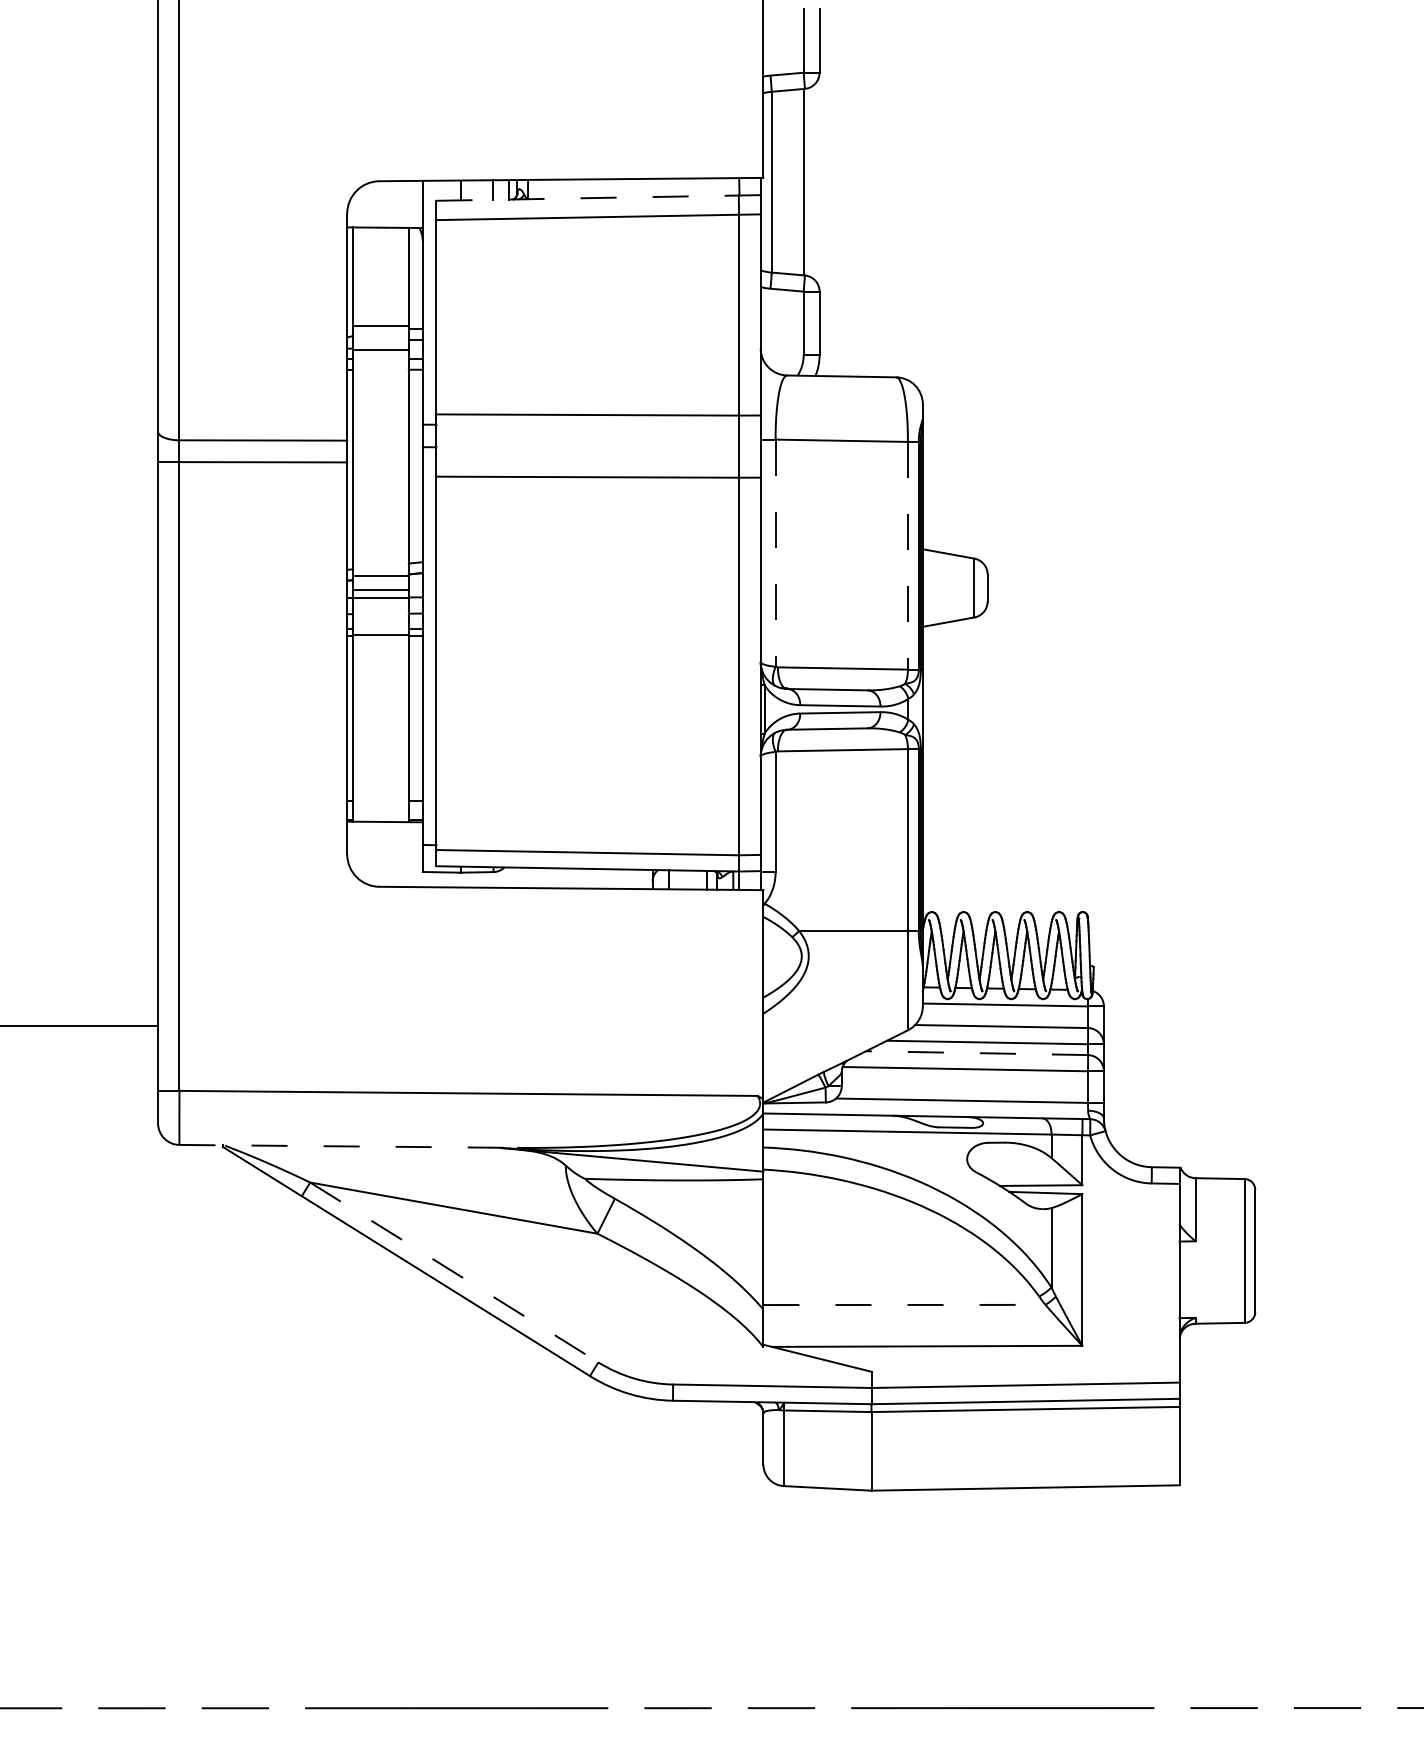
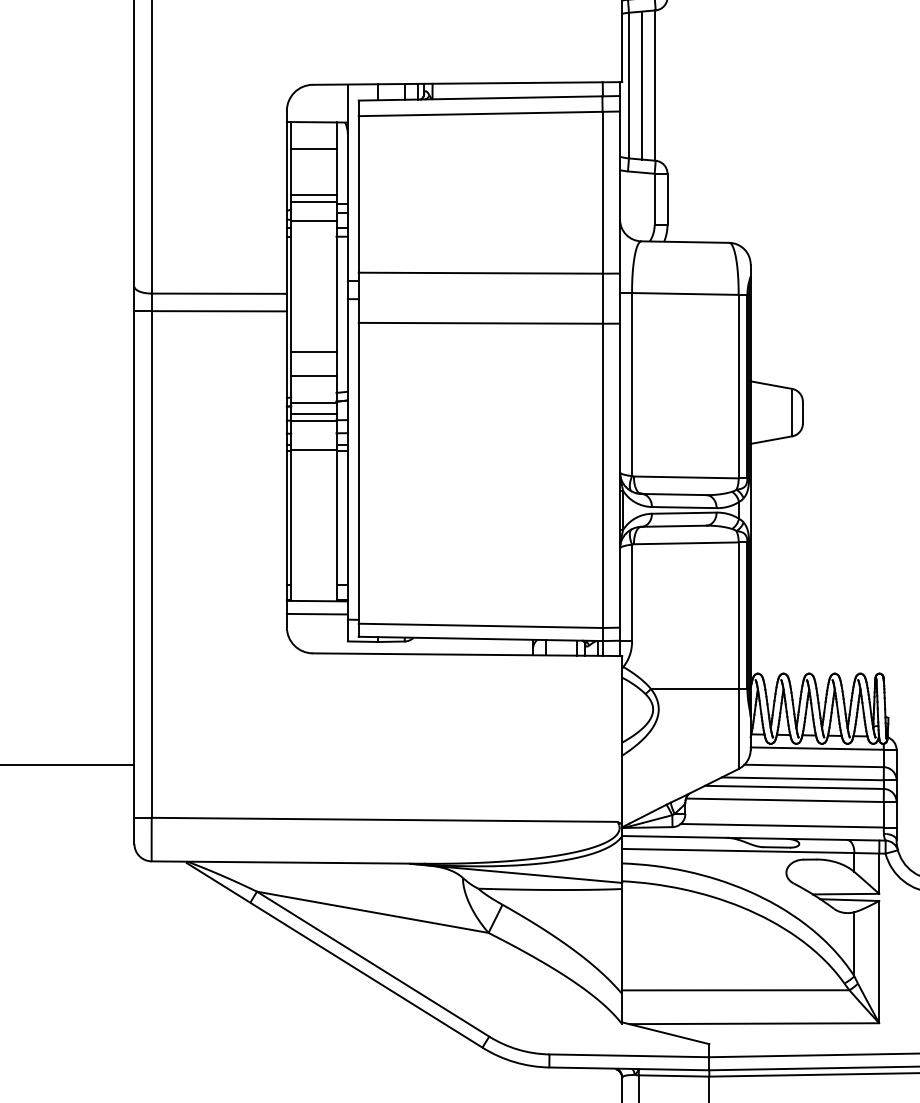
line: (788, 181) -> (642, 85), added
line: (598, 197) -> (489, 97), dashed -> solid
line: (380, 261) -> (313, 149), added
line: (380, 317) -> (313, 194), added
line: (380, 513) -> (313, 352), added
line: (380, 542) -> (313, 375), added
line: (775, 553) -> (631, 384), dashed -> solid
line: (907, 555) -> (738, 386), dashed -> solid
line: (384, 837) -> (316, 613), added
line: (977, 1053) -> (794, 787), dashed -> solid
line: (348, 1146) -> (287, 862), dashed -> solid
line: (454, 1272) -> (373, 964), dashed -> solid
line: (904, 1304) -> (735, 989), dashed -> solid

